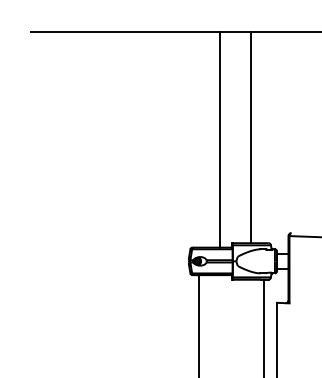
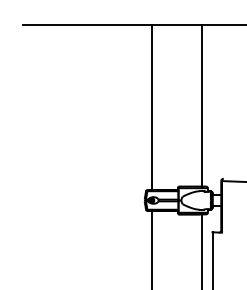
line: (250, 137) -> (202, 105), moved
line: (219, 138) -> (152, 106), moved

